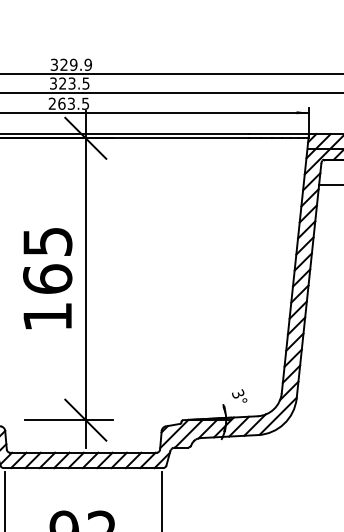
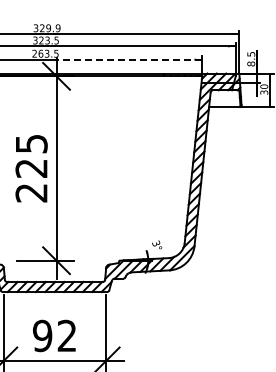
line: (195, 112) -> (128, 59), solid -> dashed
text: (47, 297) -> (31, 180), 165 -> 225

